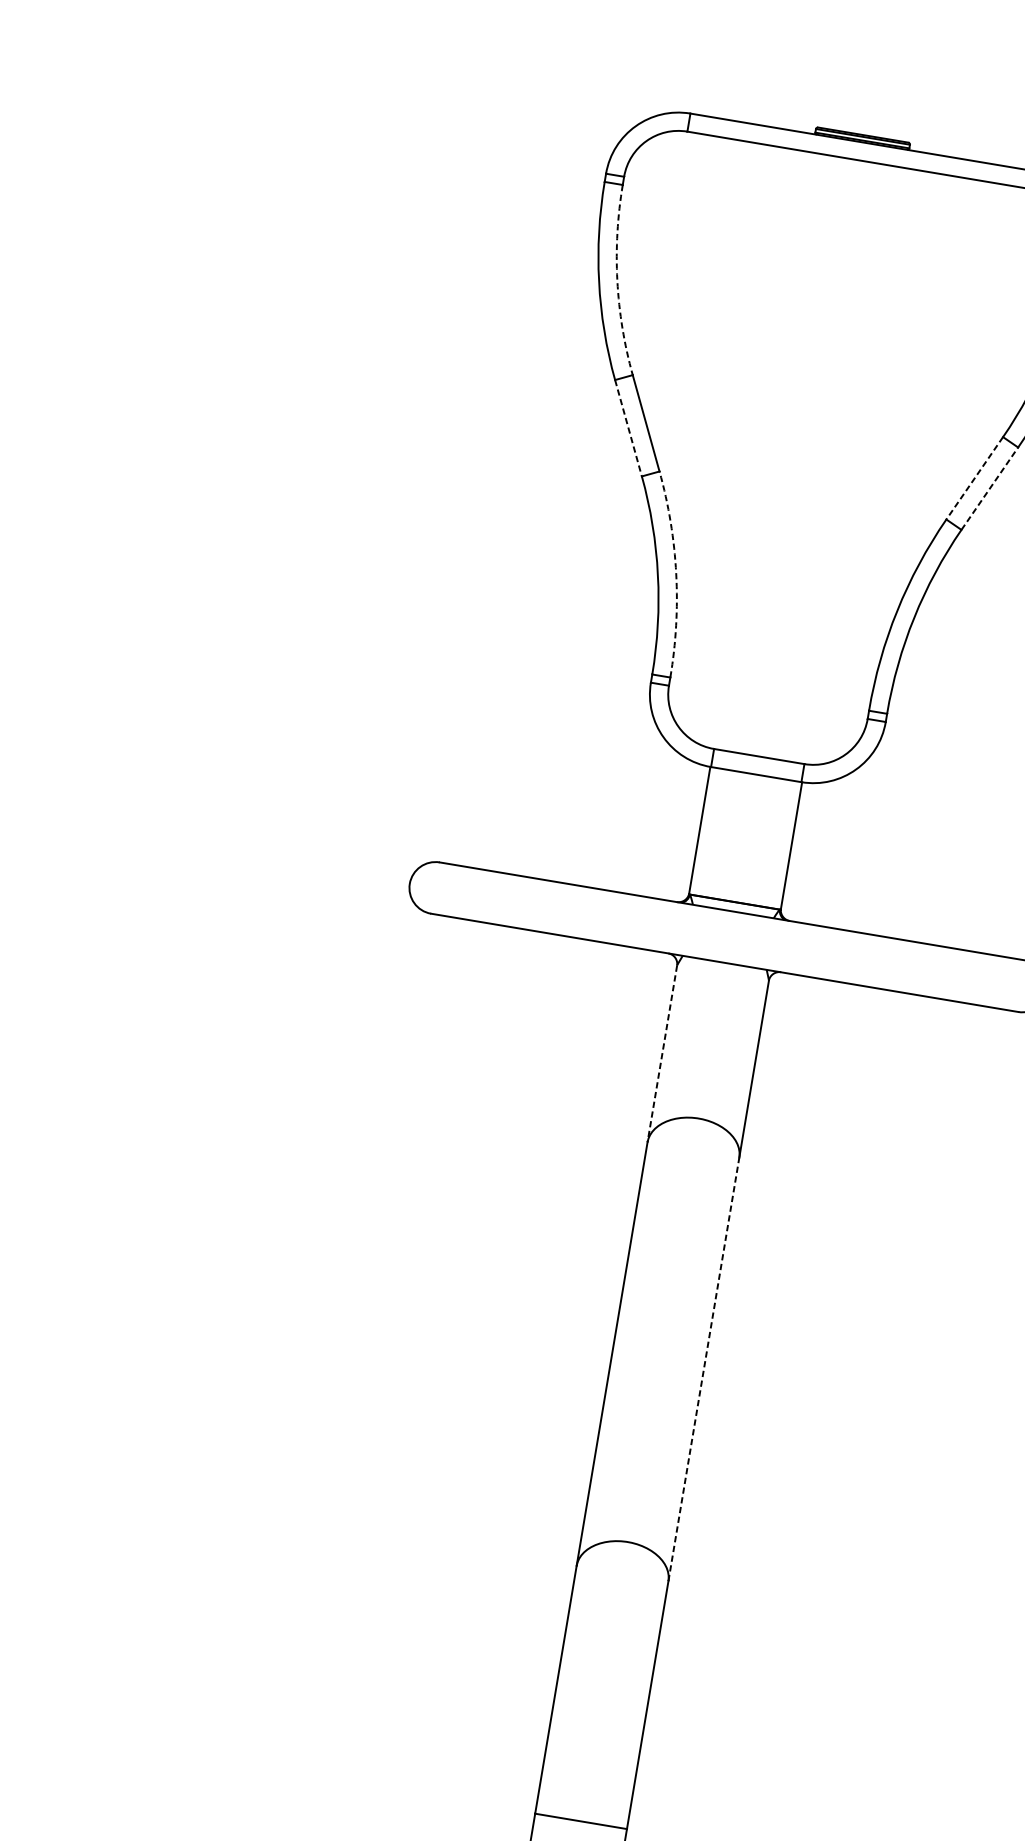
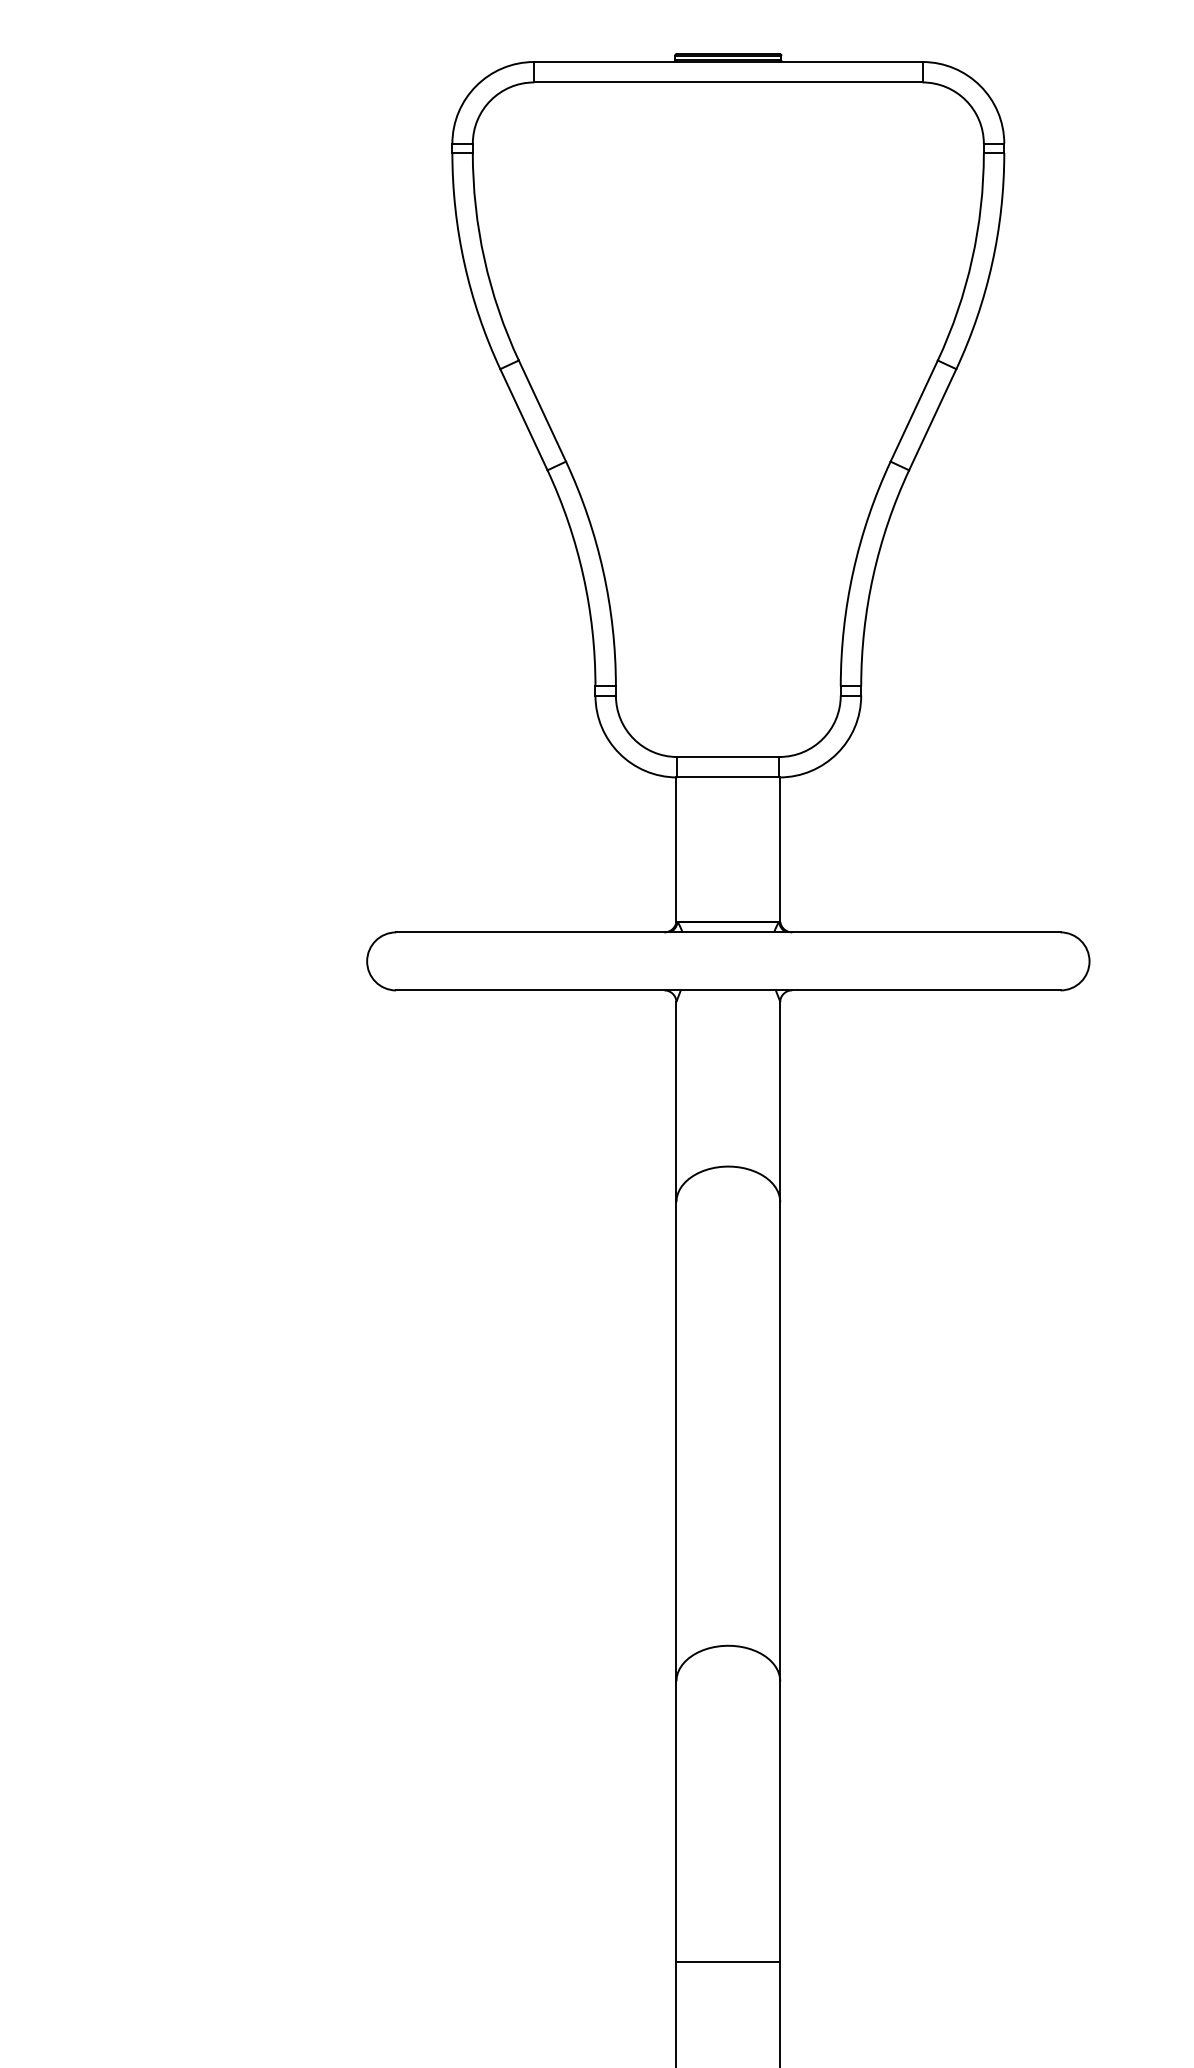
arc: (617, 280) -> (484, 259), dashed -> solid
line: (628, 427) -> (523, 419), dashed -> solid
line: (974, 478) -> (914, 411), dashed -> solid
line: (989, 488) -> (932, 419), dashed -> solid
arc: (676, 574) -> (603, 571), dashed -> solid
line: (662, 1054) -> (676, 1102), dashed -> solid
line: (704, 1369) -> (780, 1441), dashed -> solid

